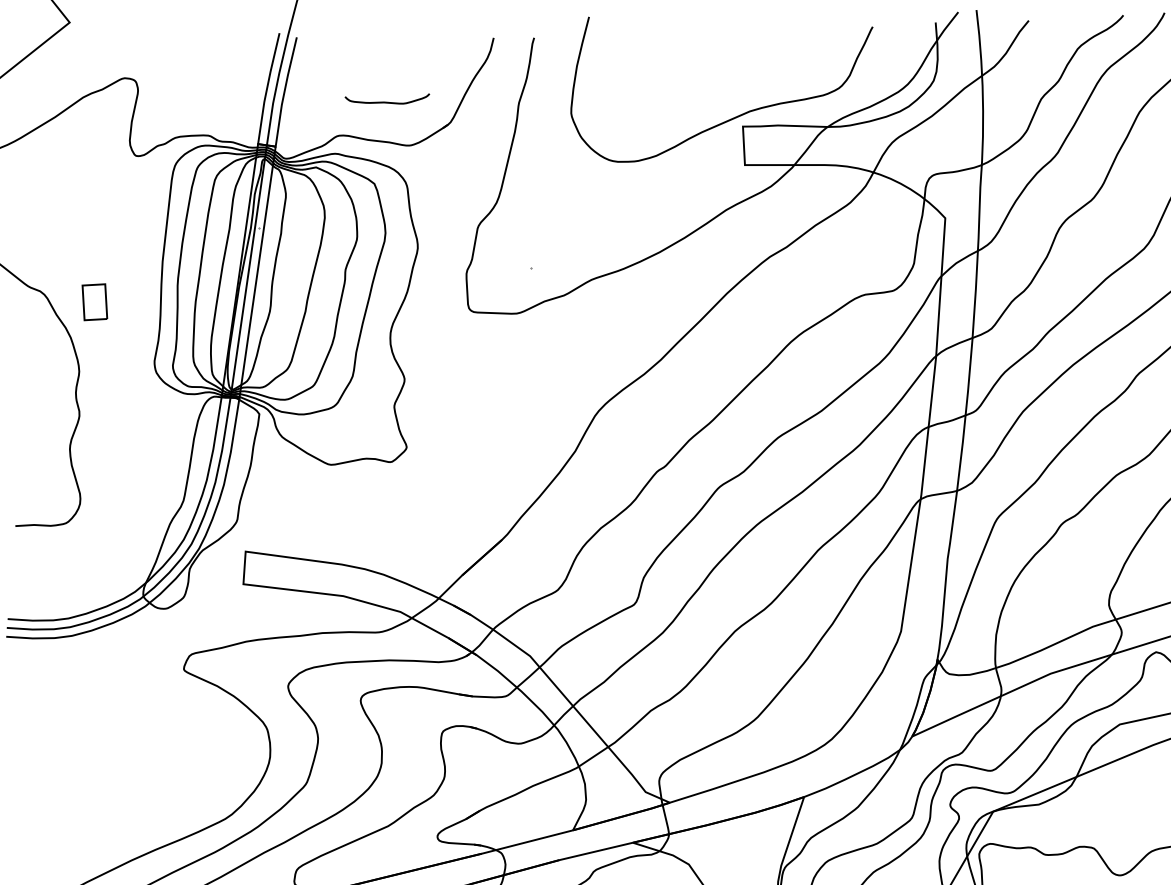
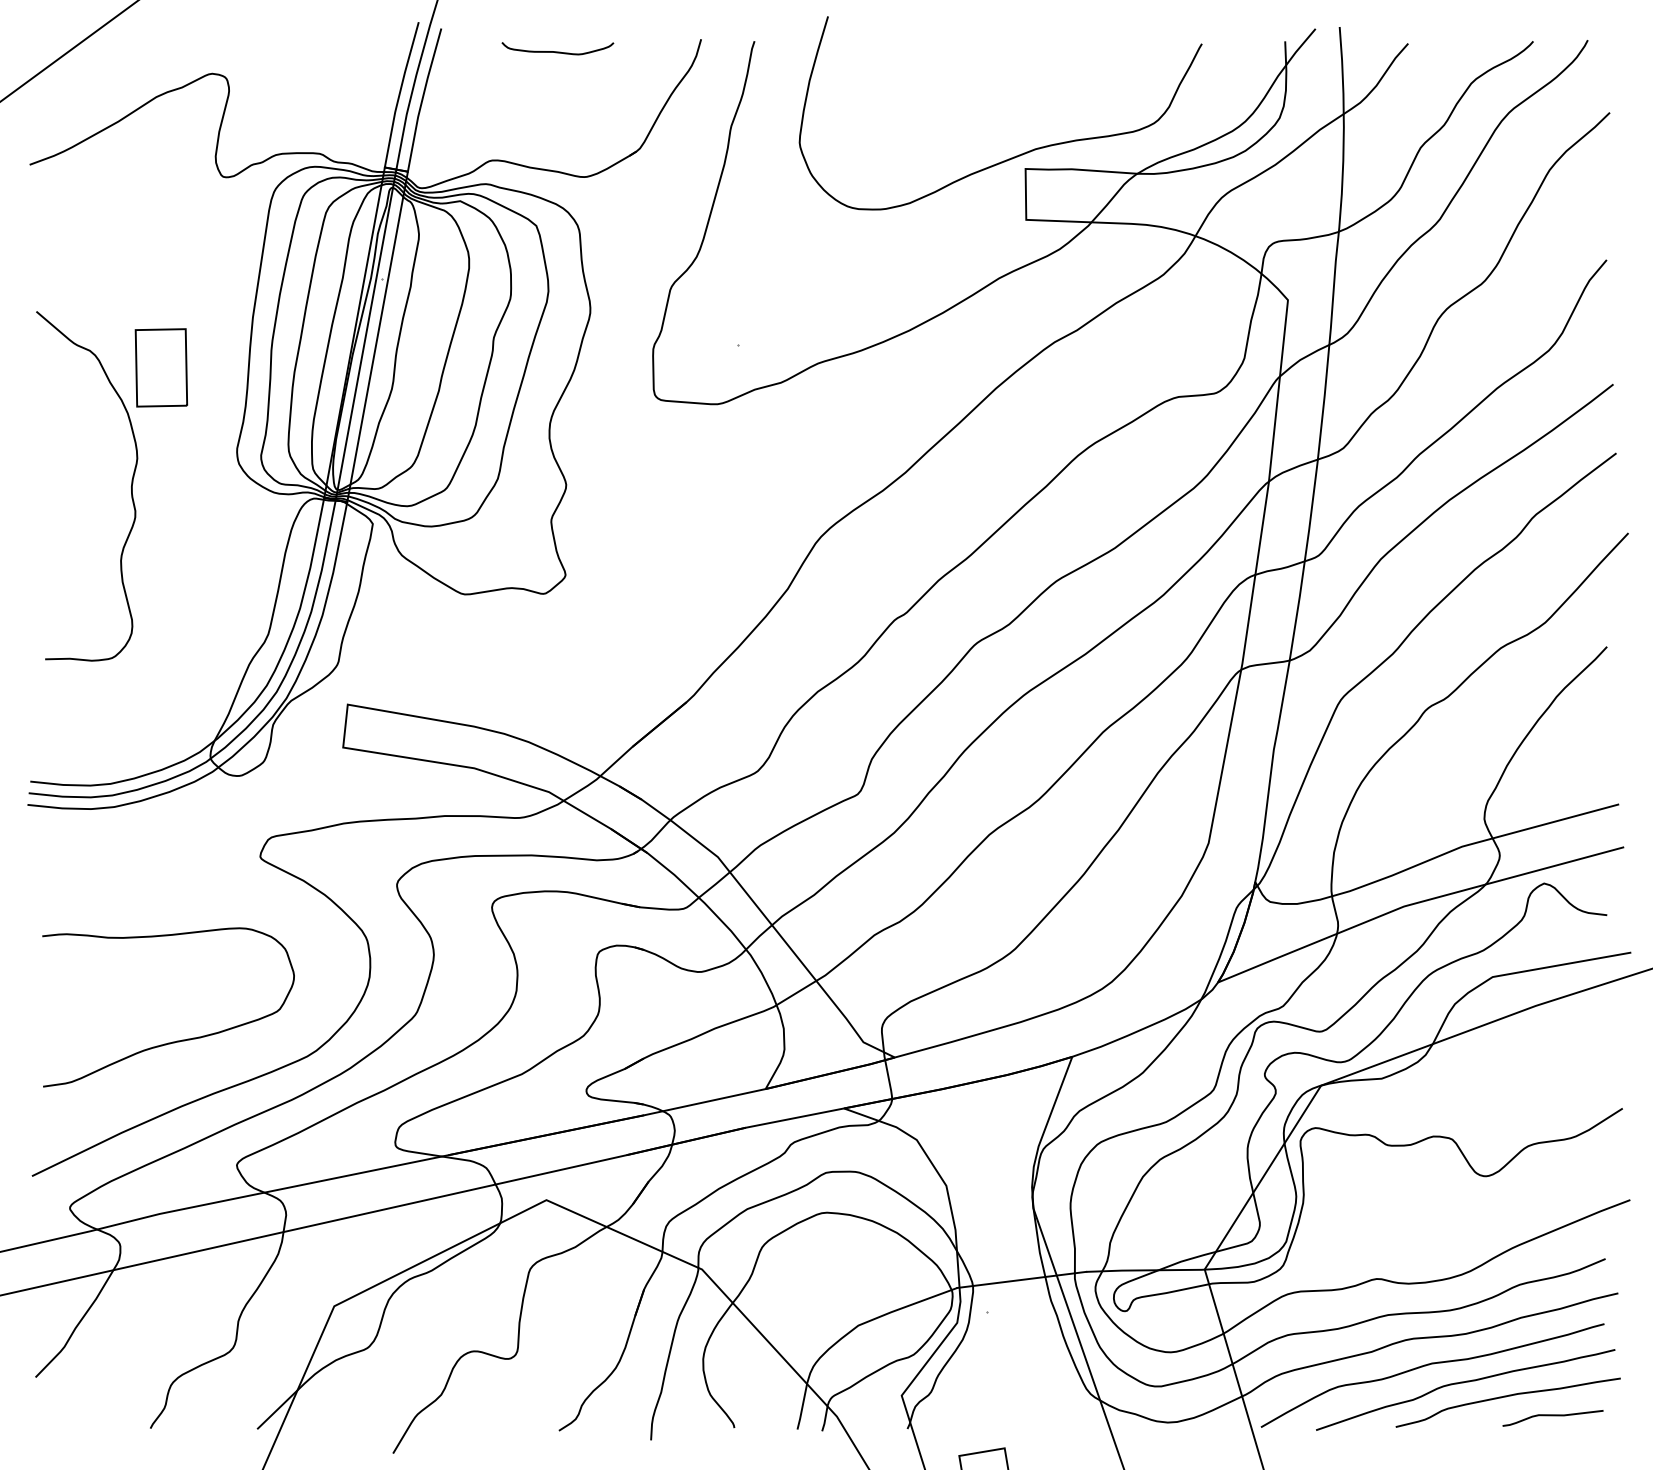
curve: (387, 102) -> (557, 51), moved
part: (94, 301) -> (161, 367), size x1.67
curve: (126, 810) -> (177, 1040), added

